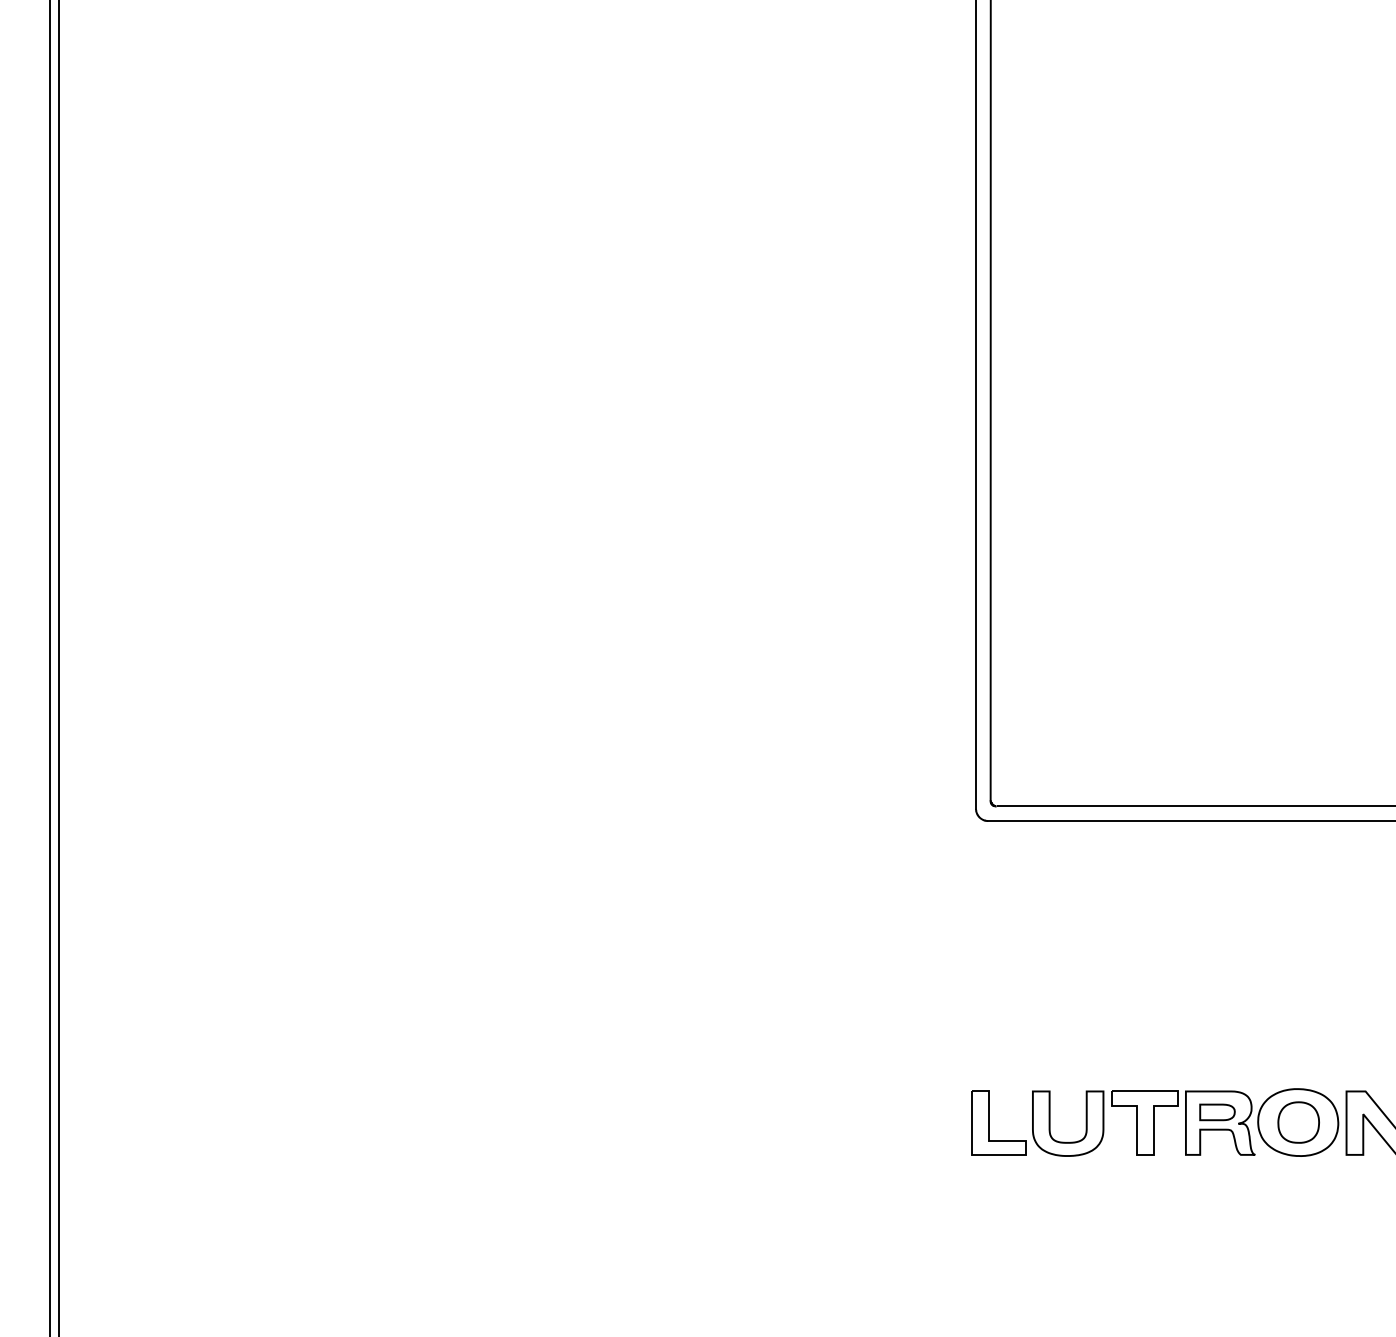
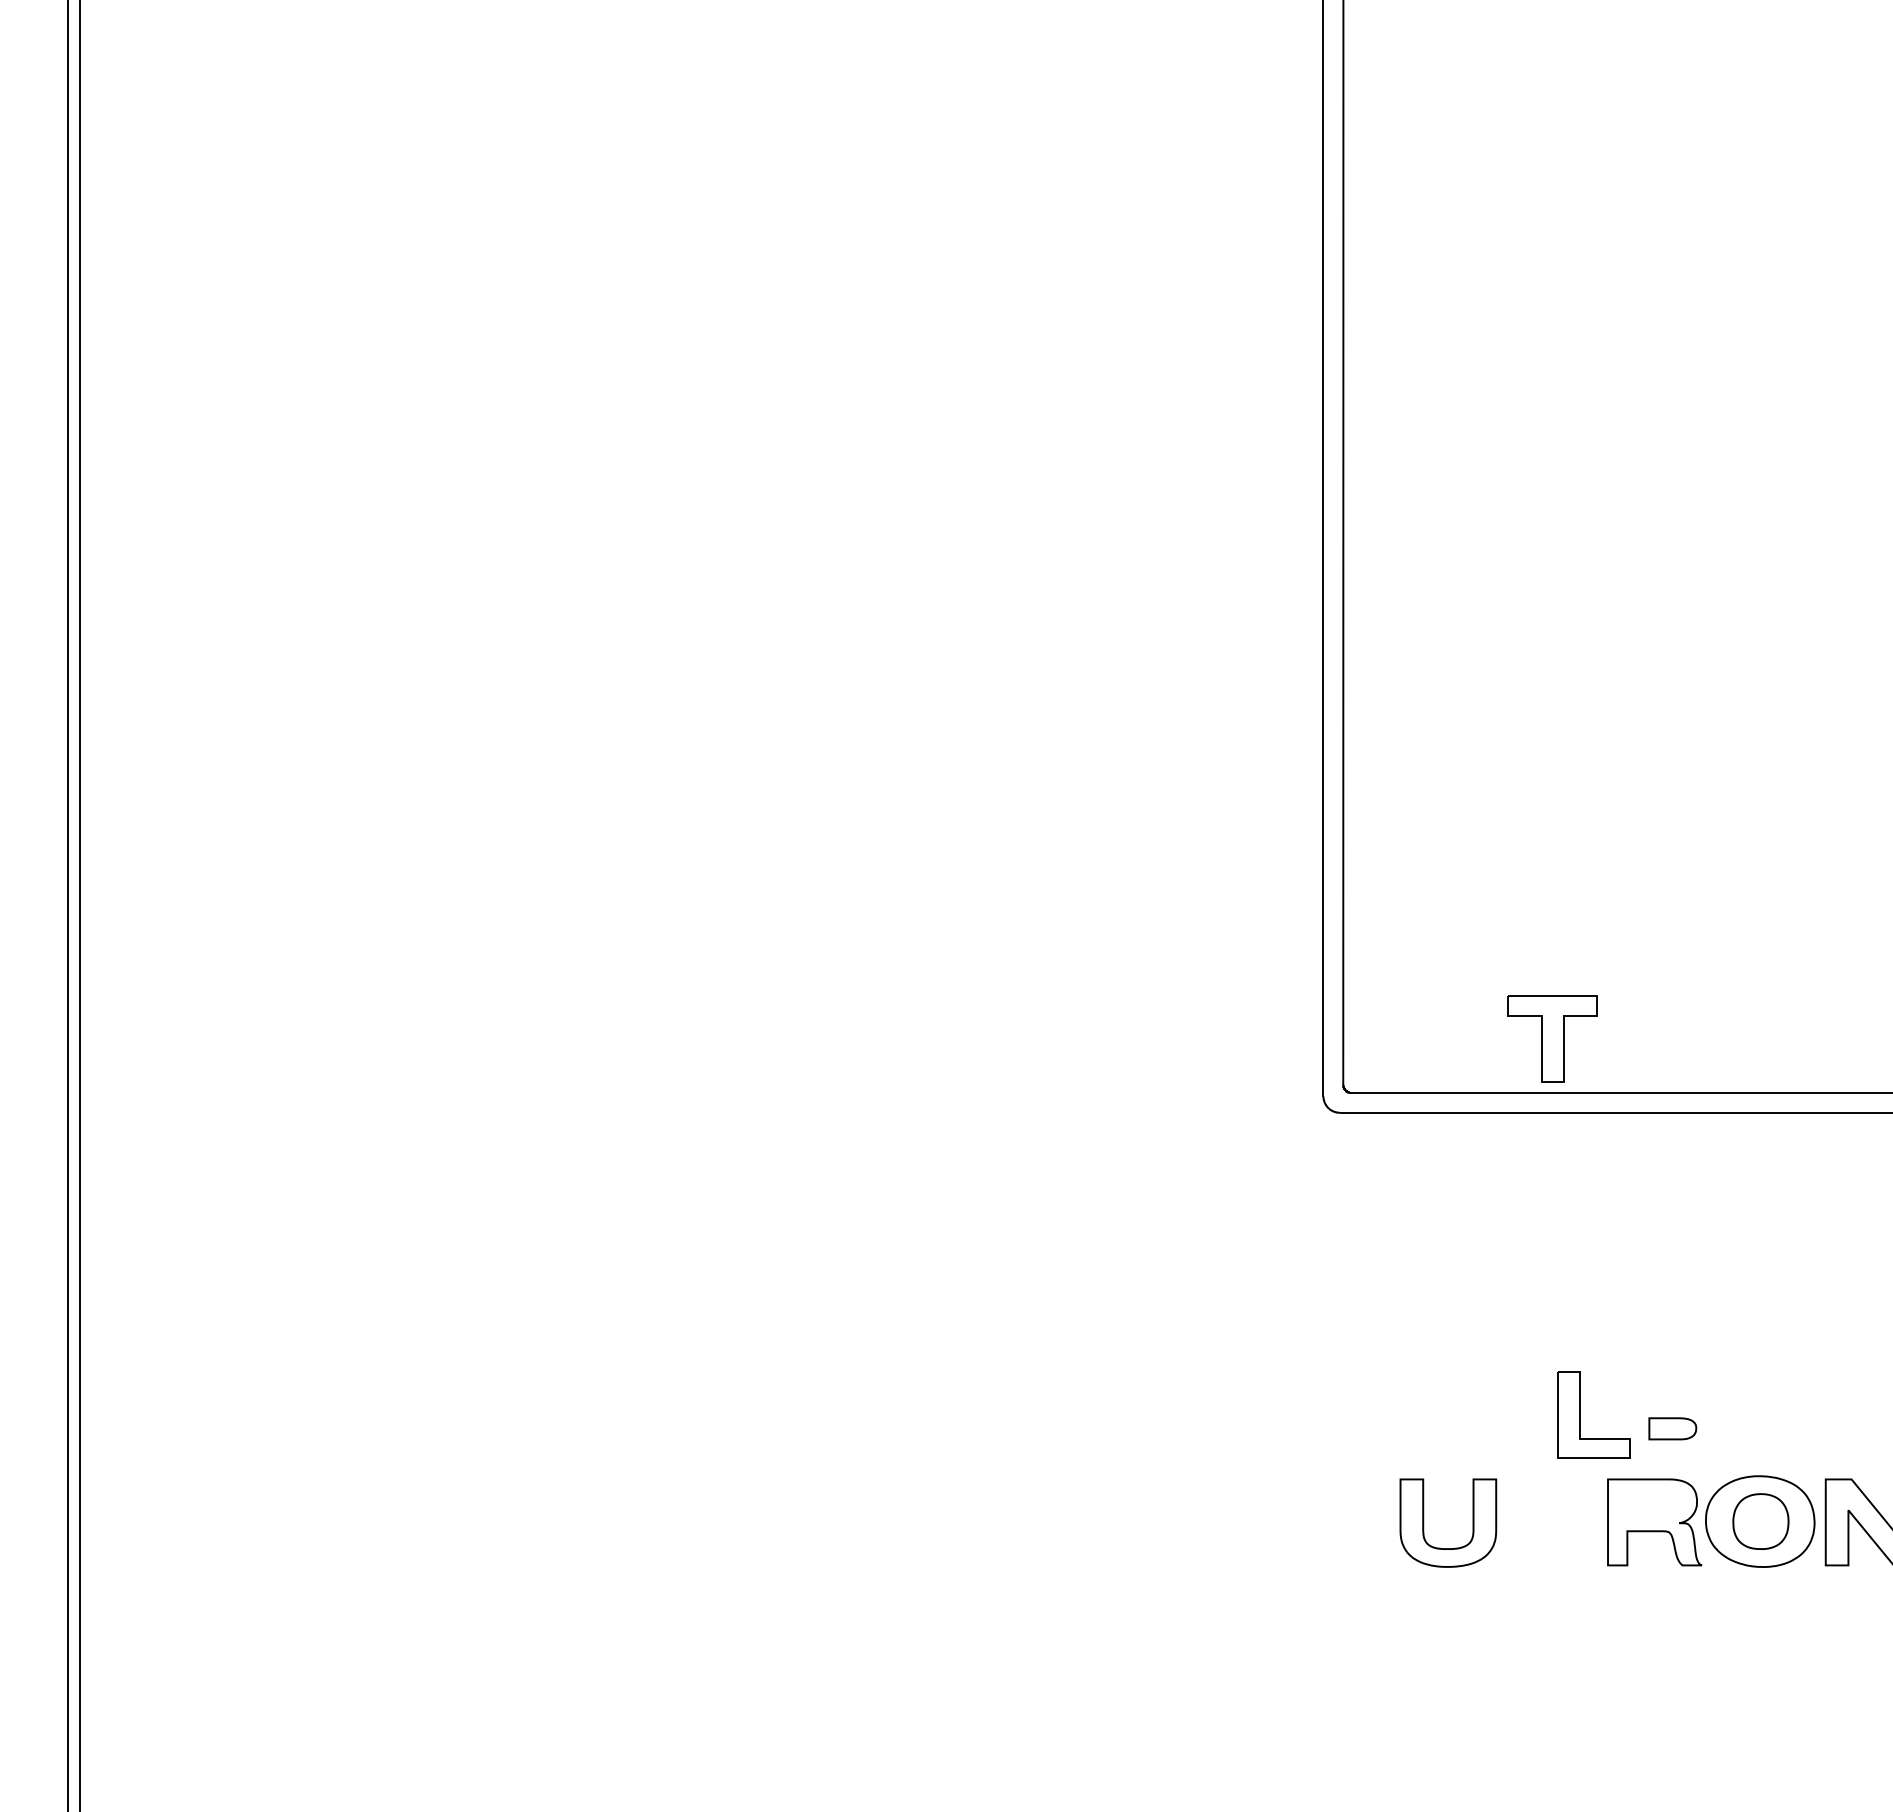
part: (1217, 1112) -> (1672, 1428), moved
part: (989, 1122) -> (1580, 1414), moved
part: (1144, 1122) -> (1552, 1038), moved

